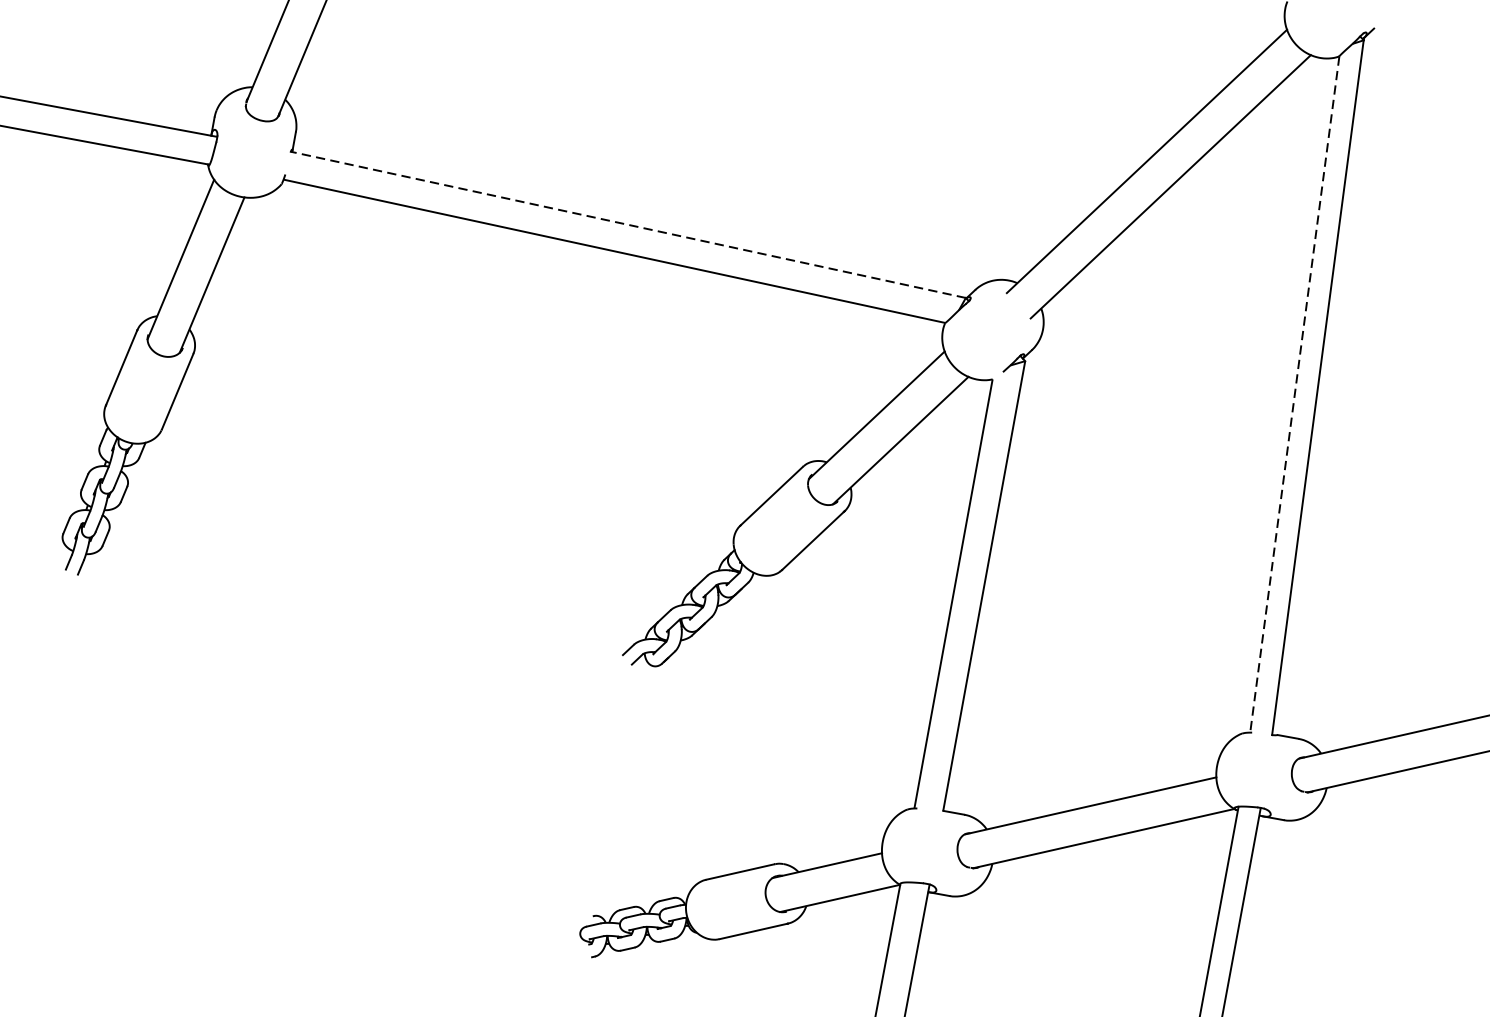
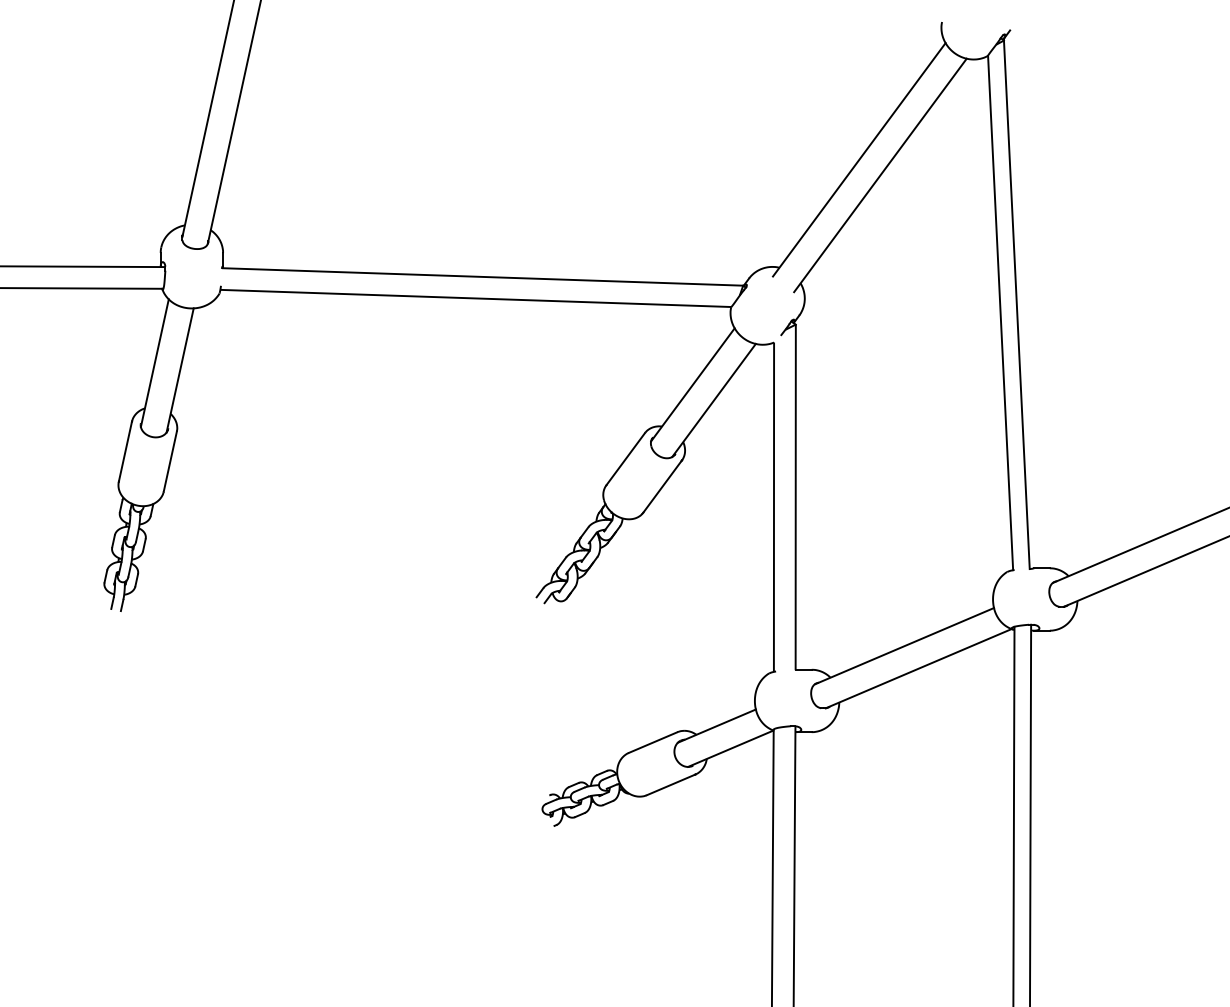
line: (627, 224) -> (481, 276), dashed -> solid
line: (1294, 395) -> (1000, 313), dashed -> solid

